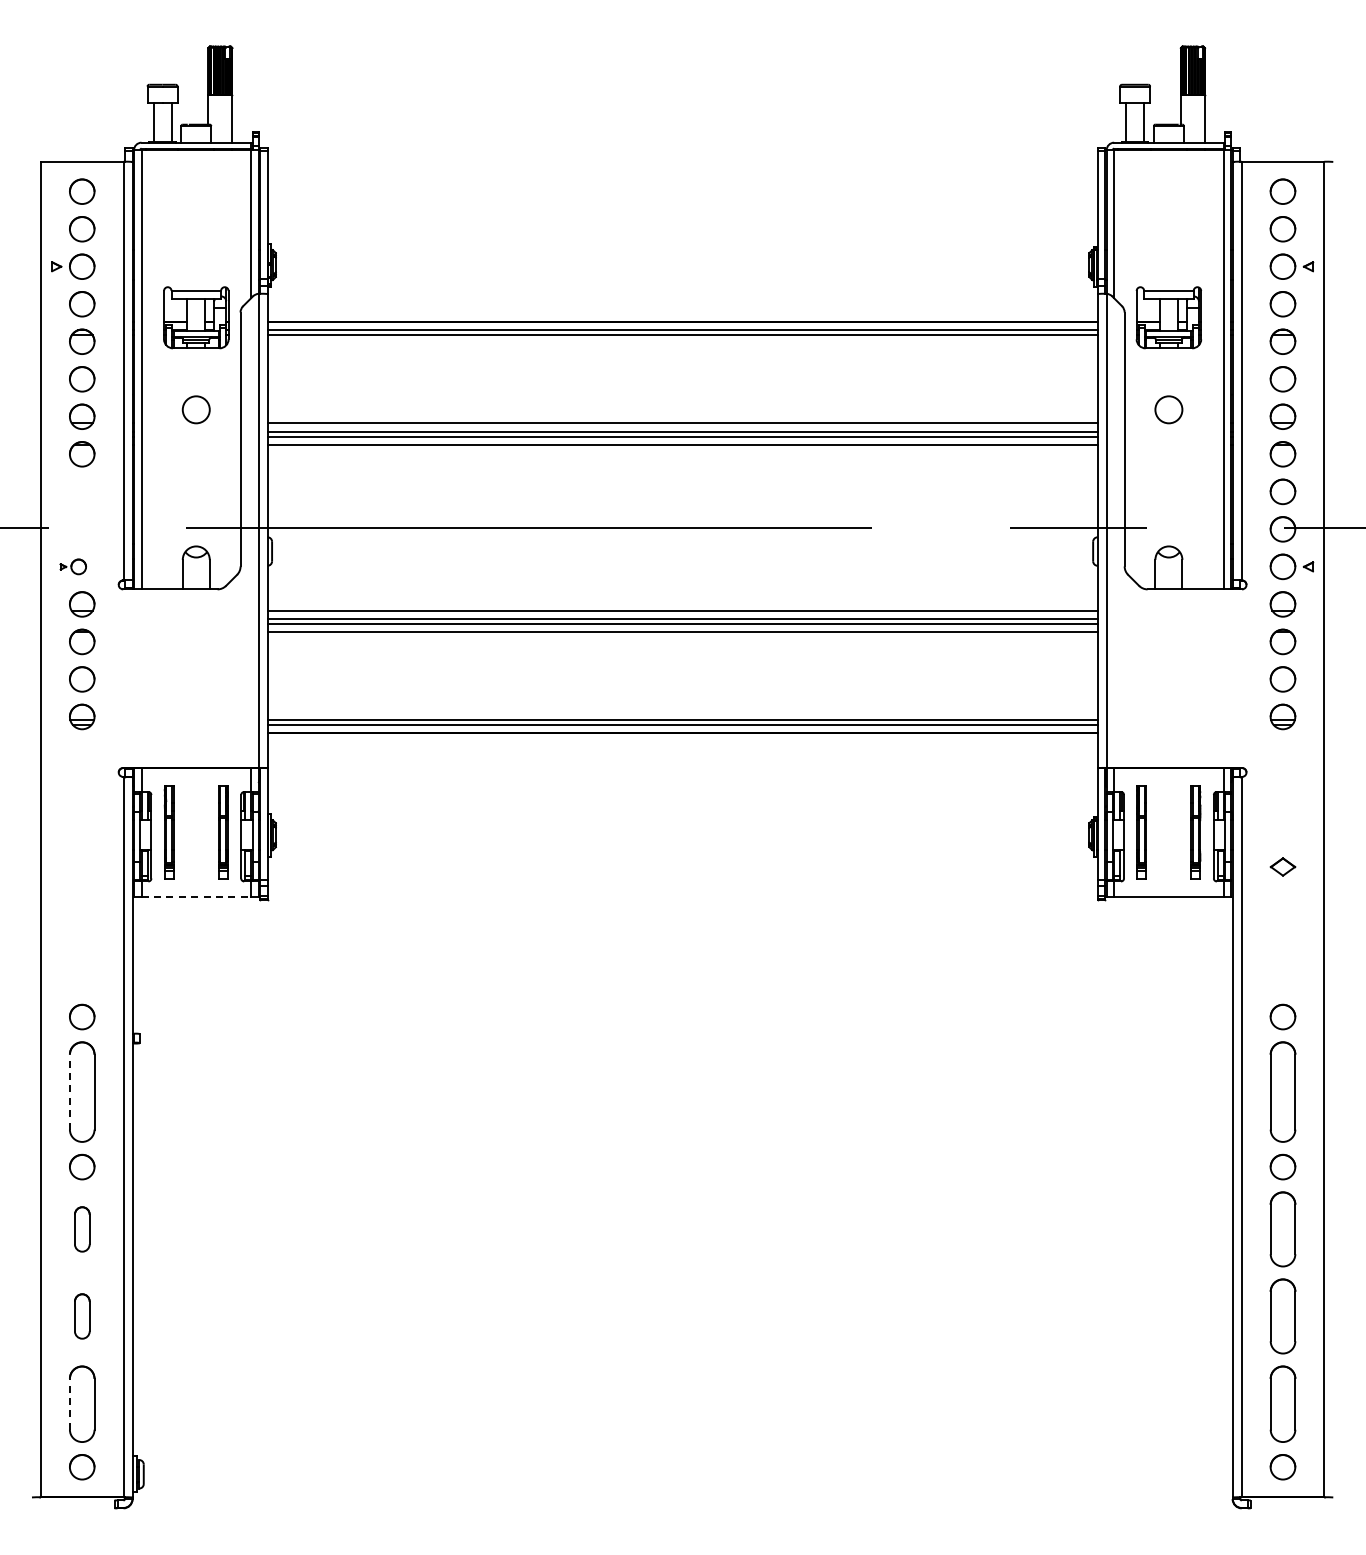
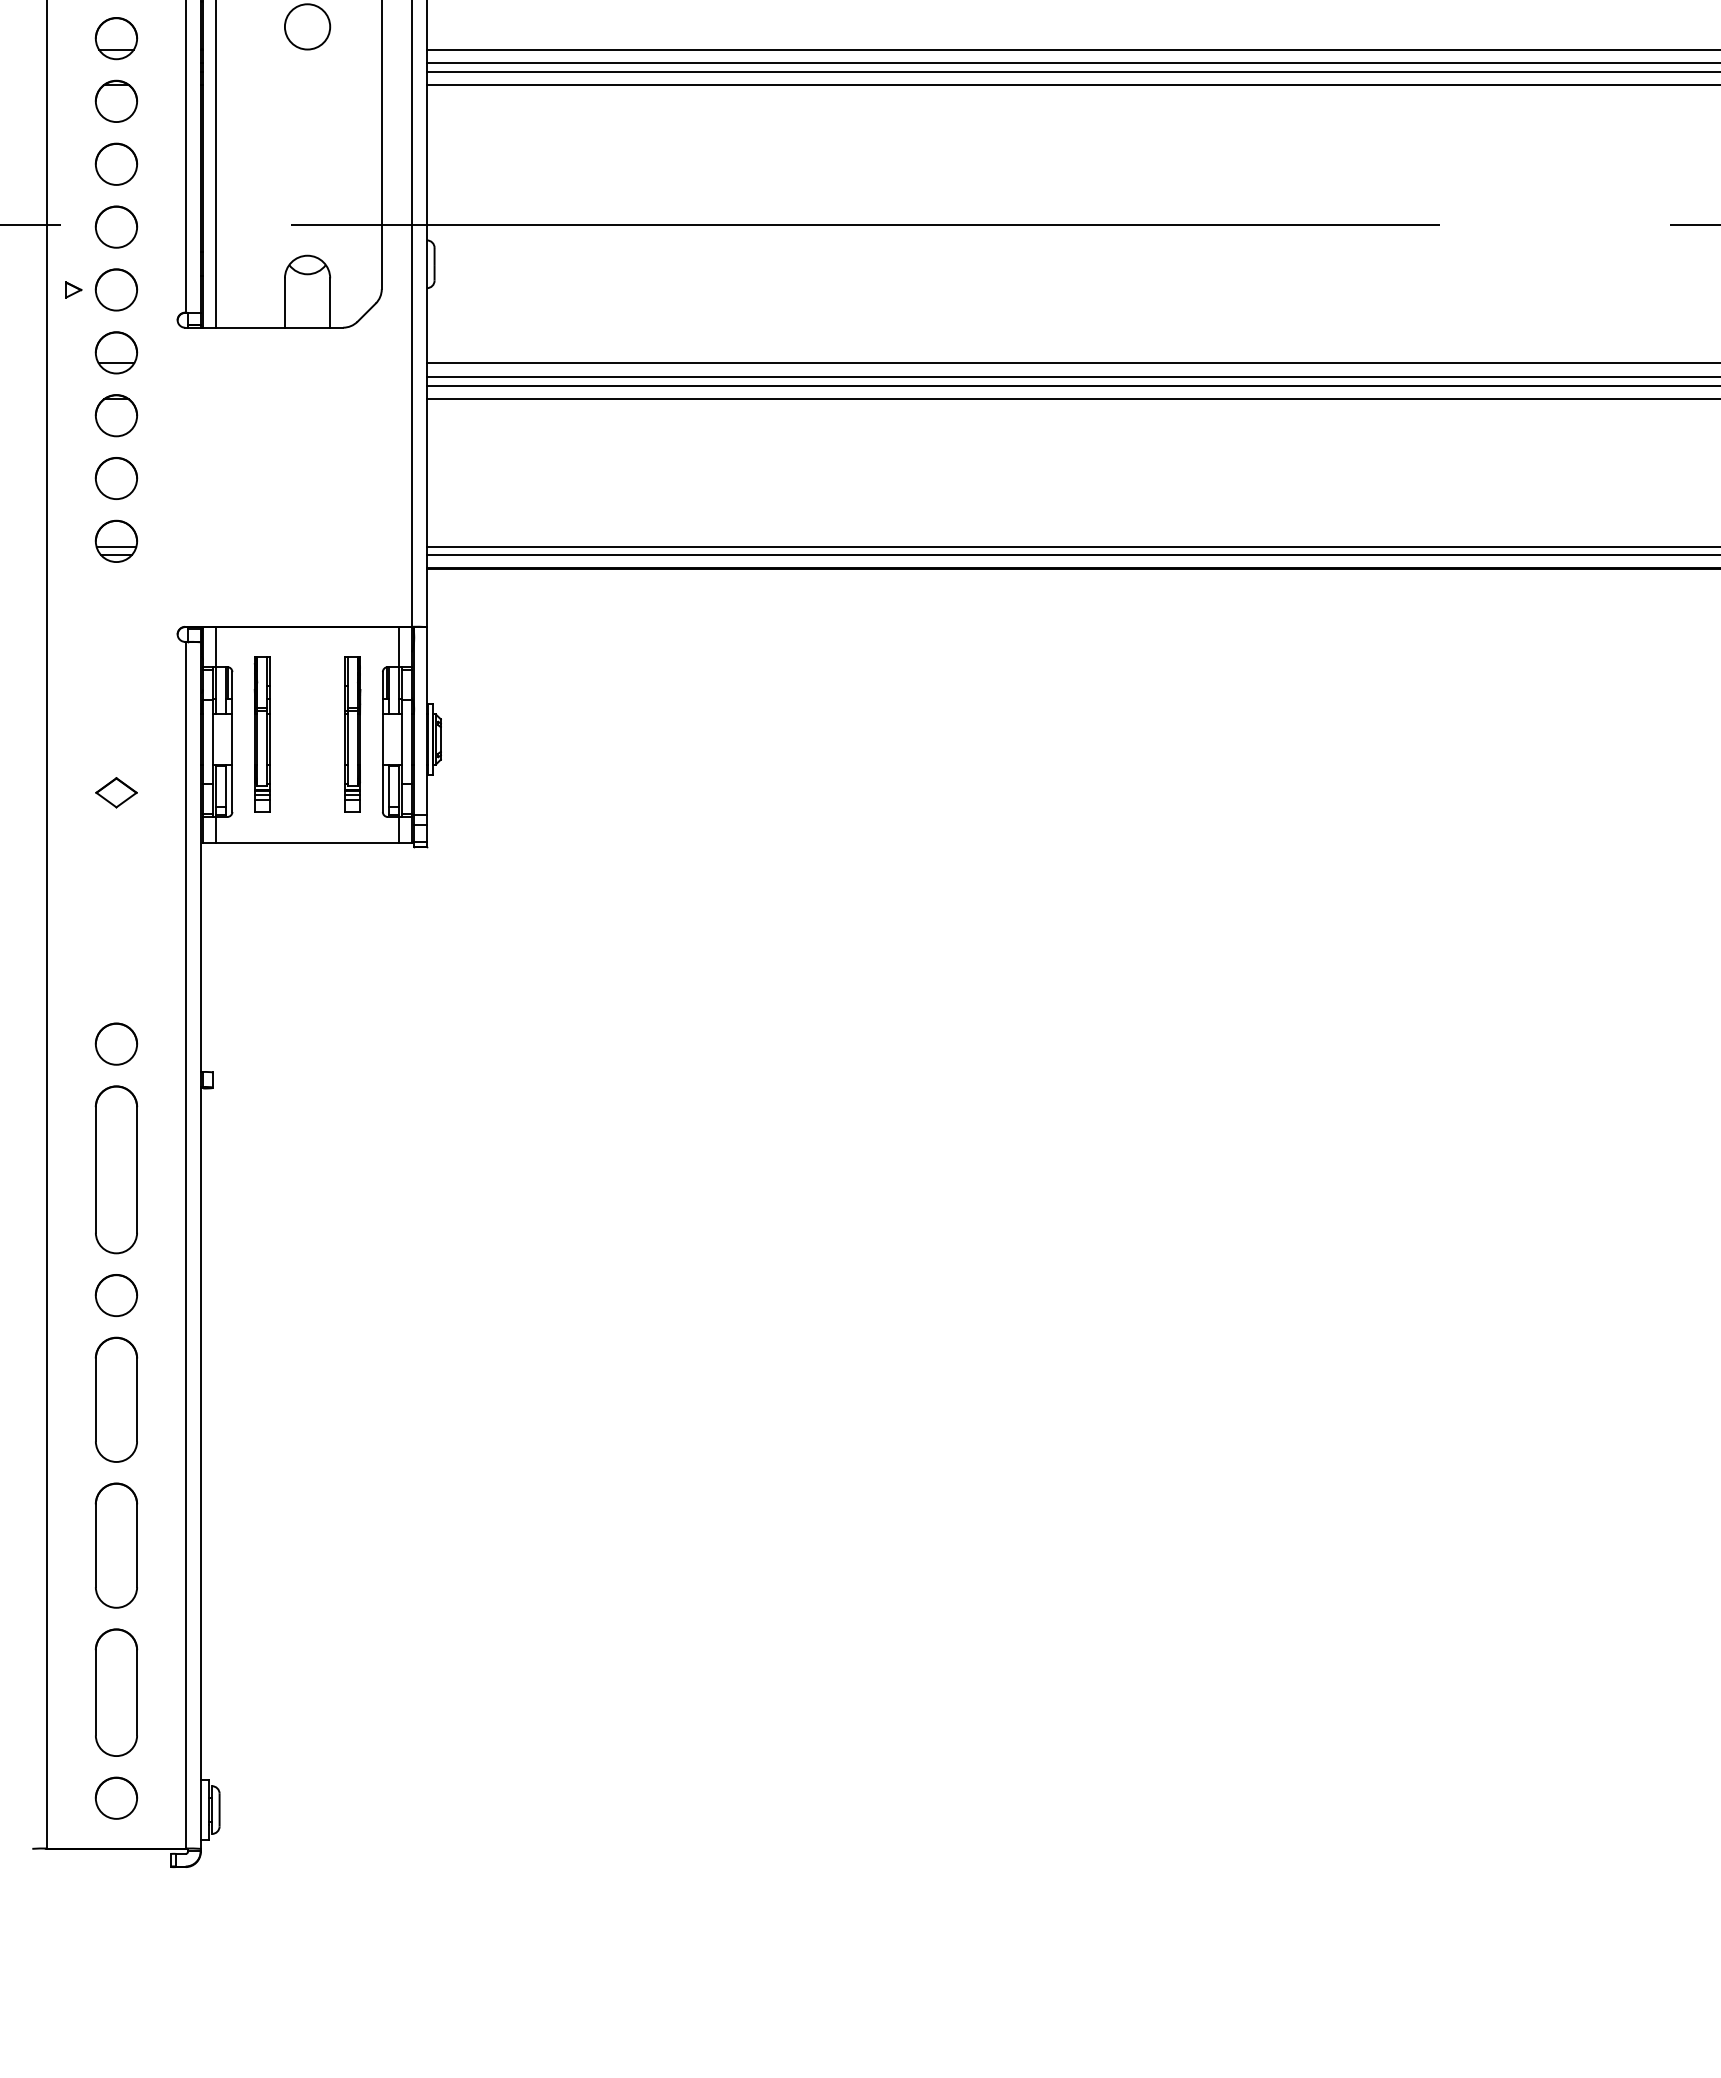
part: (82, 491) -> (116, 163), added
circle: (82, 529) -> (116, 227), added
part: (73, 566) -> (101, 289), size x1.67
part: (82, 866) -> (116, 791), added
line: (196, 896) -> (307, 842), dashed -> solid
line: (69, 1092) -> (95, 1170), dashed -> solid
part: (82, 1229) -> (116, 1400), size x1.67
part: (82, 1316) -> (116, 1545), size x1.67
line: (69, 1404) -> (95, 1693), dashed -> solid

